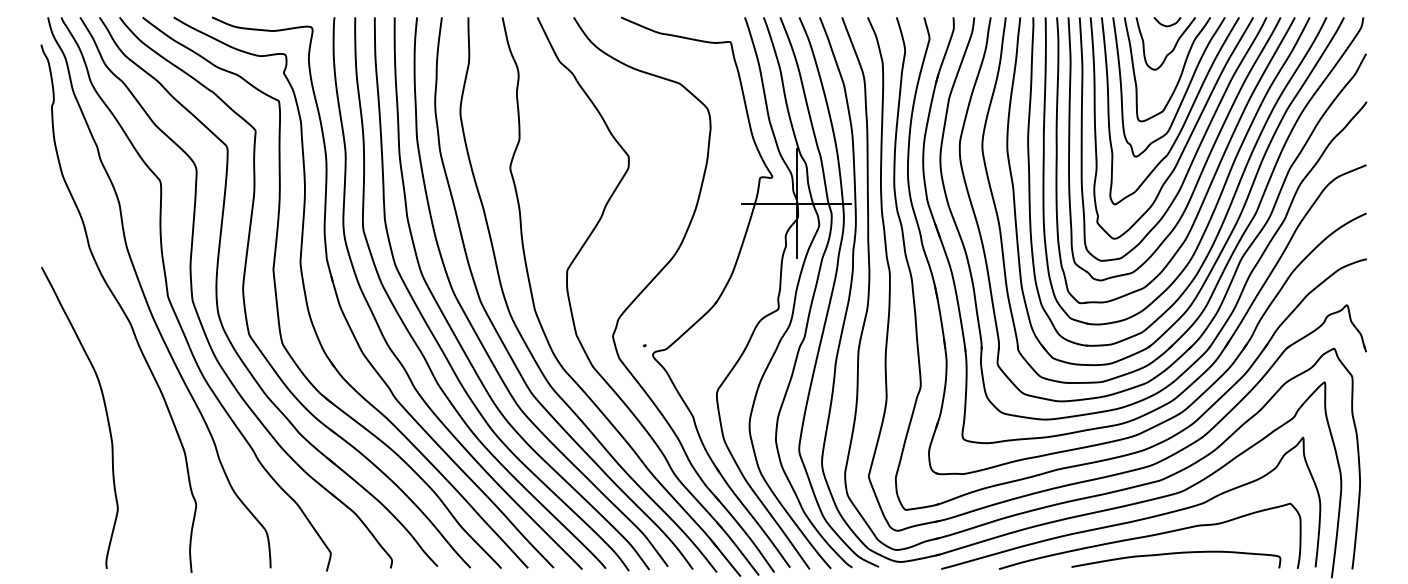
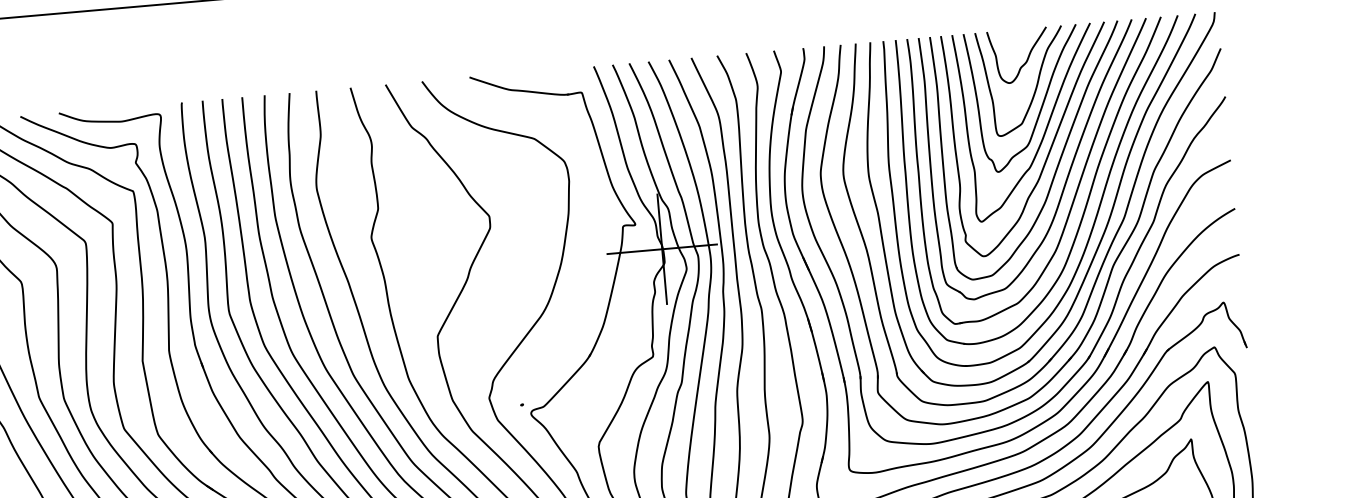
curve: (1167, 25) -> (1018, 37), removed

